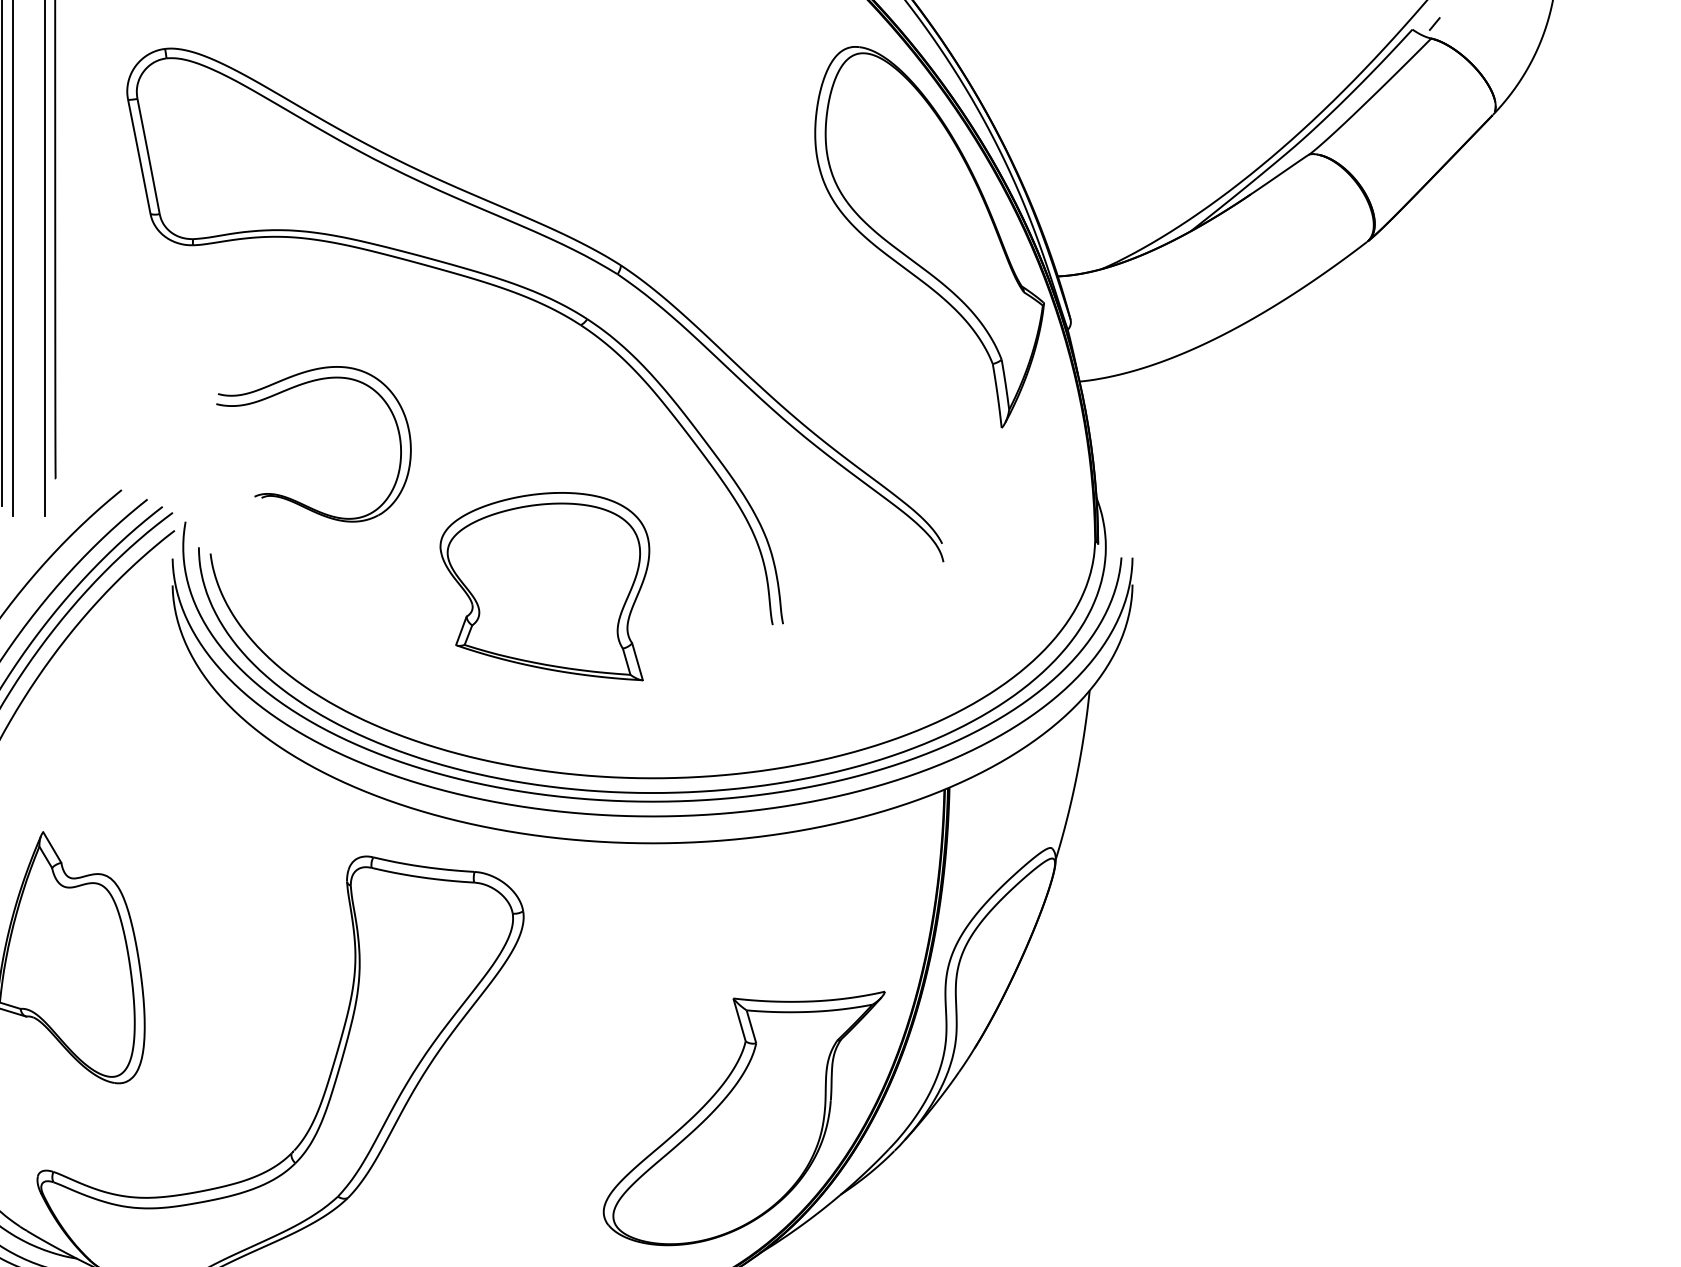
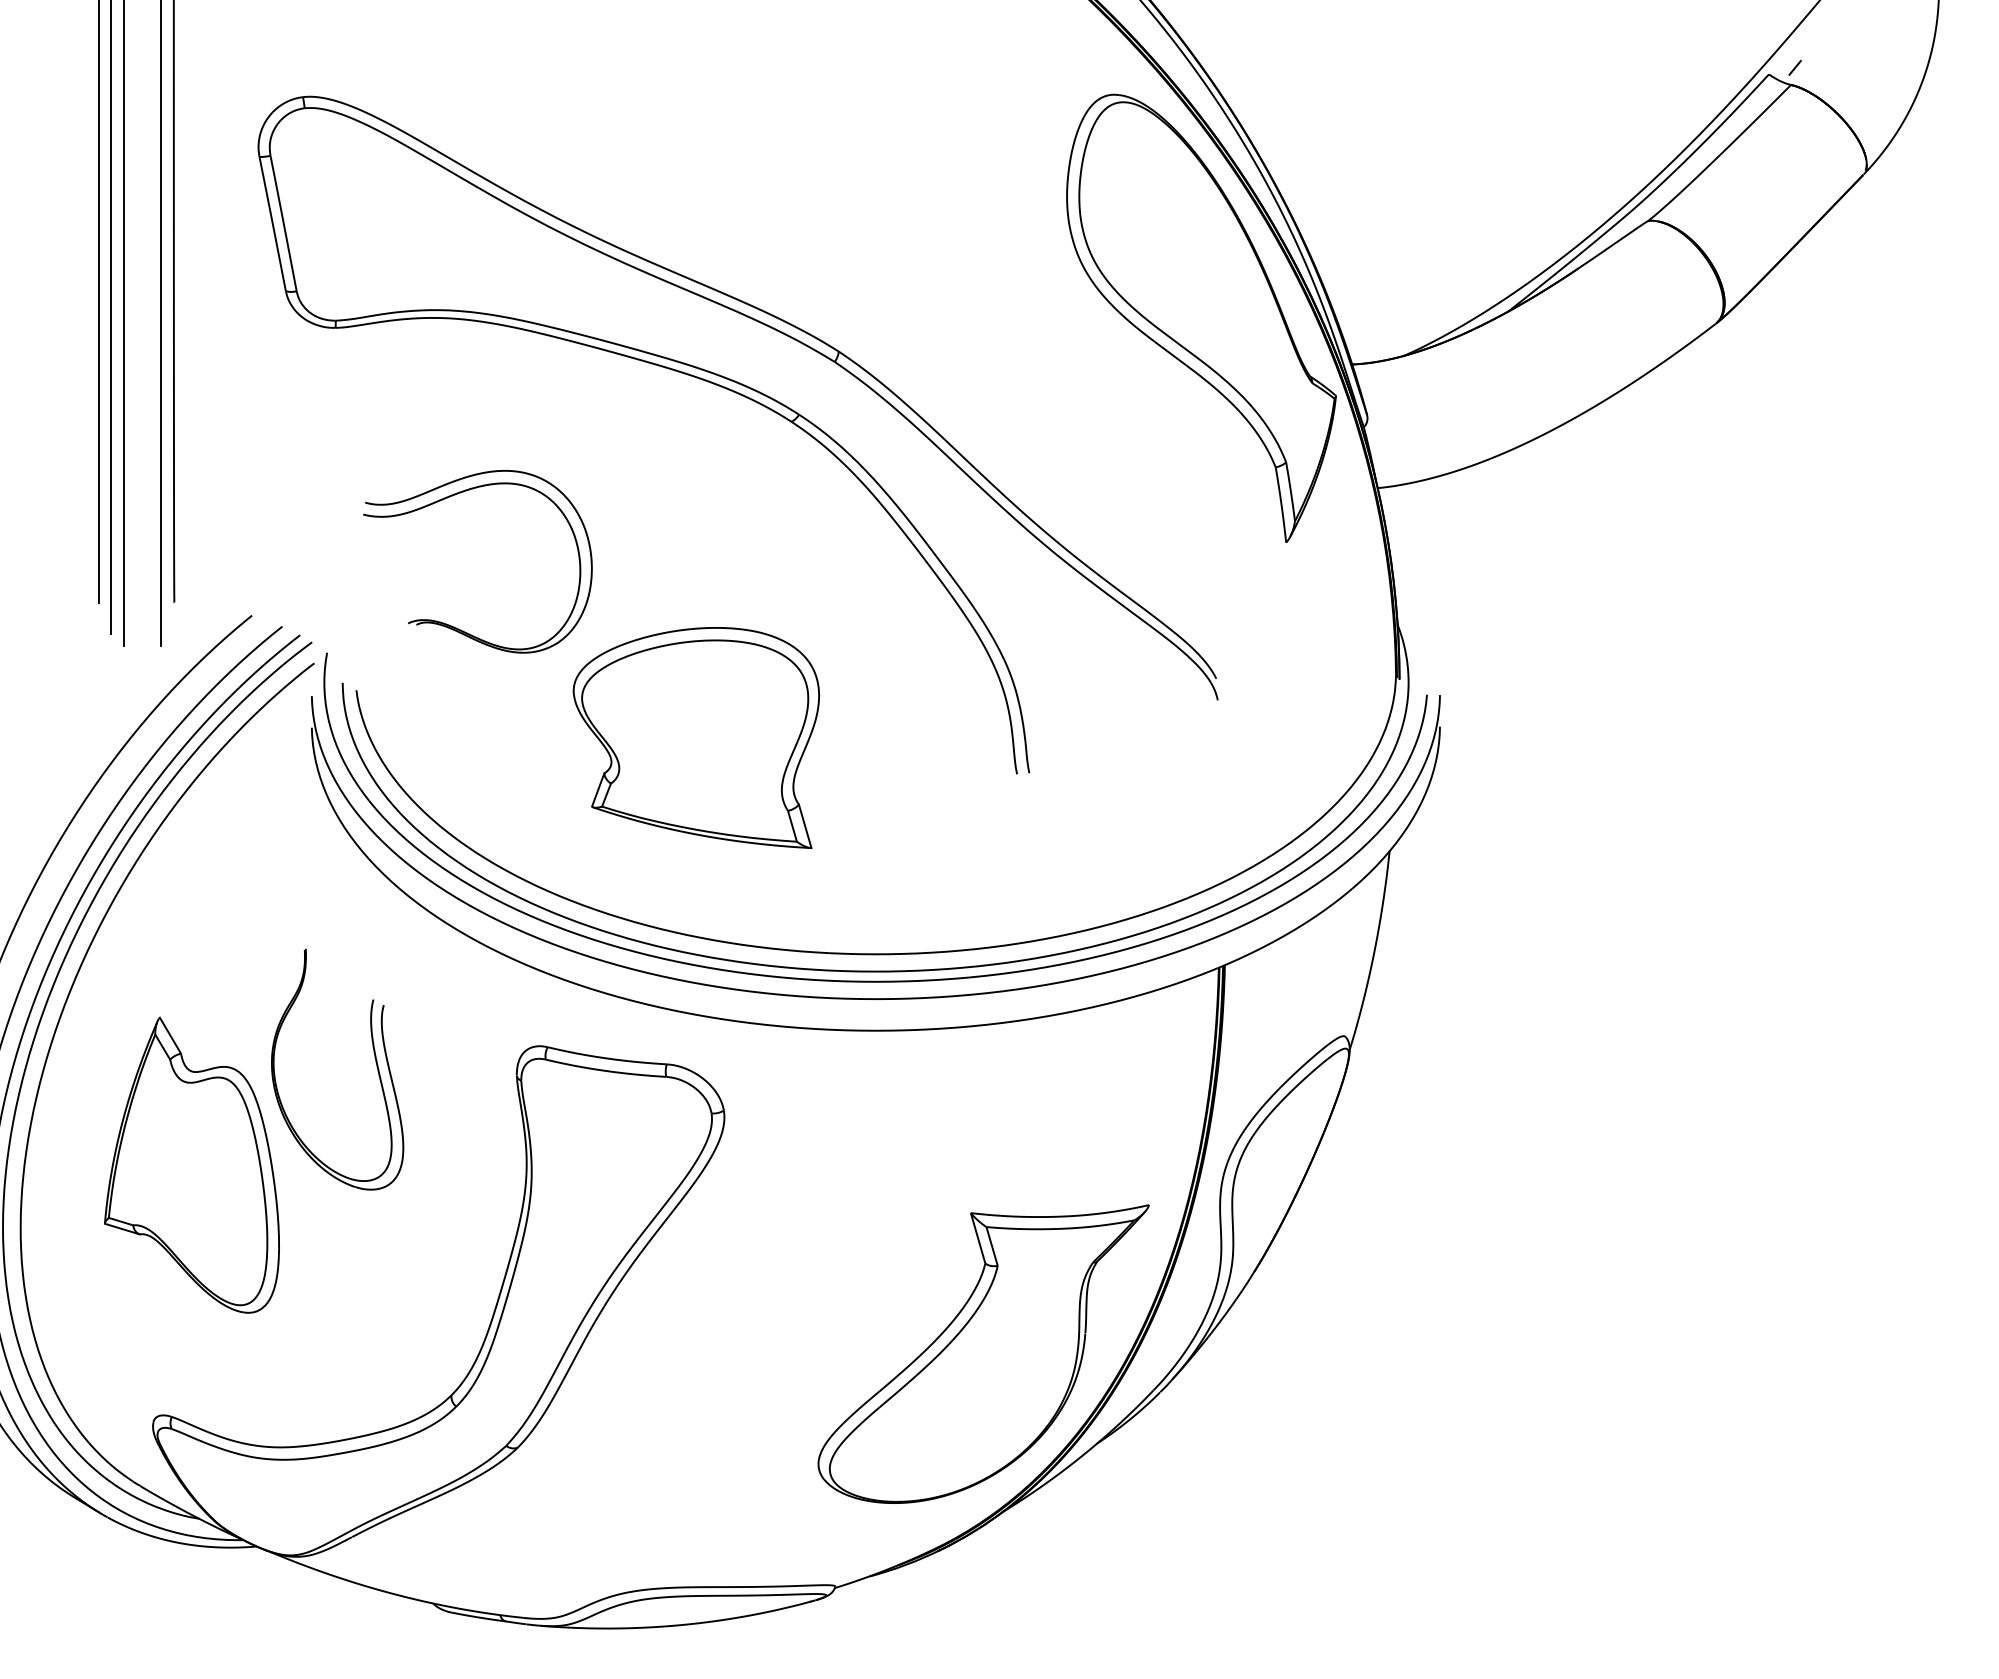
part: (544, 586) -> (695, 737), moved
part: (226, 870) -> (375, 1062), added

